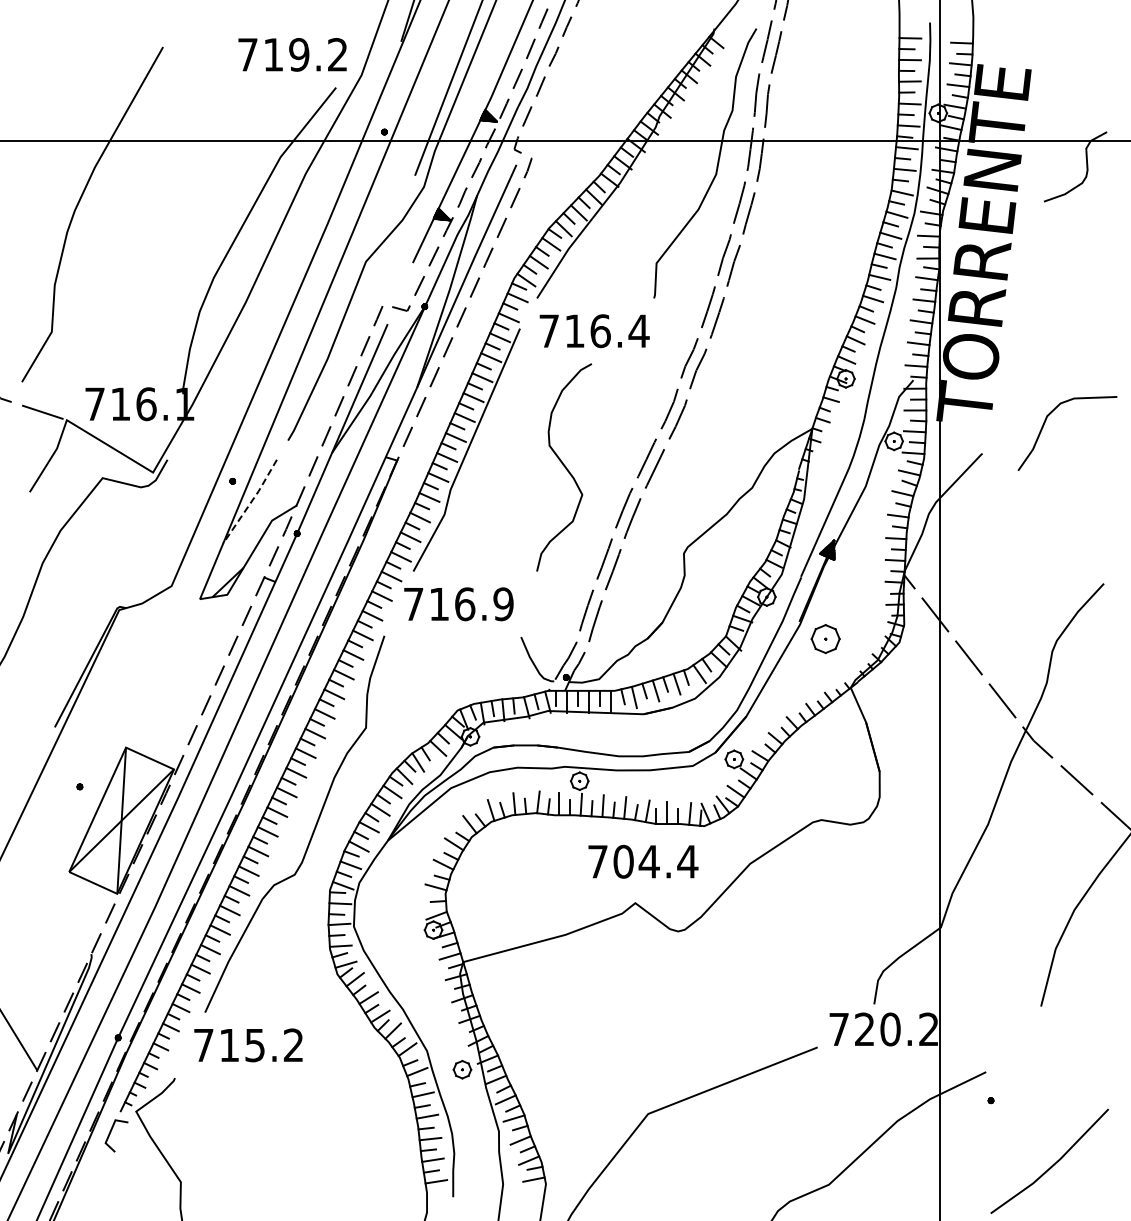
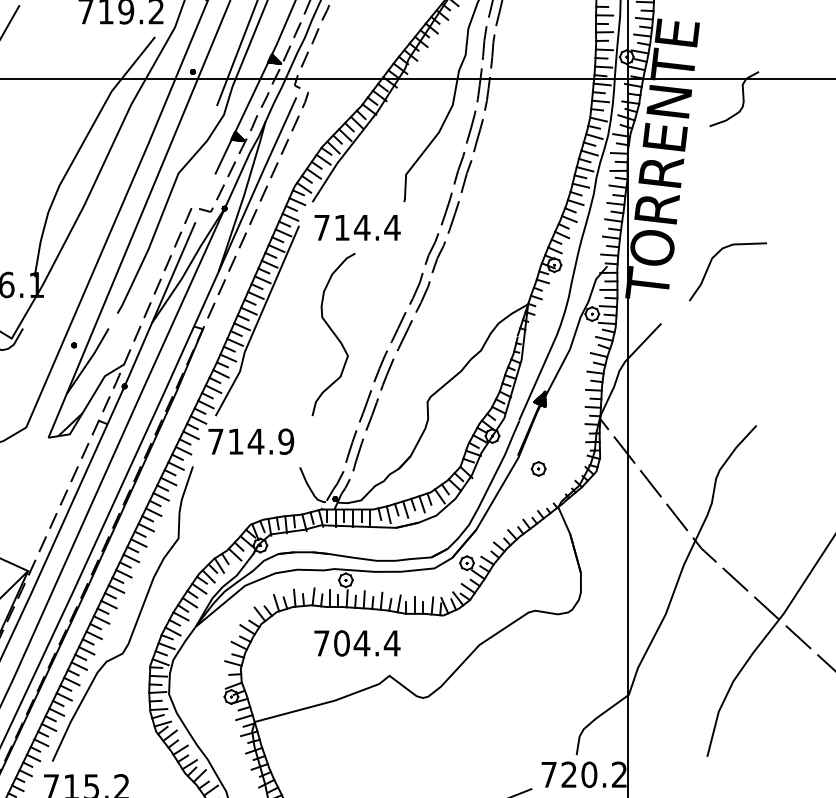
text: (600, 331) -> (362, 228), 716.4 -> 714.4
curve: (1045, 423) -> (710, 264), moved
line: (251, 501) -> (88, 361), dashed -> solid
text: (464, 604) -> (255, 441), 716.9 -> 714.9
part: (825, 638) -> (538, 468), size x0.62
text: (643, 861) -> (357, 643), moved

